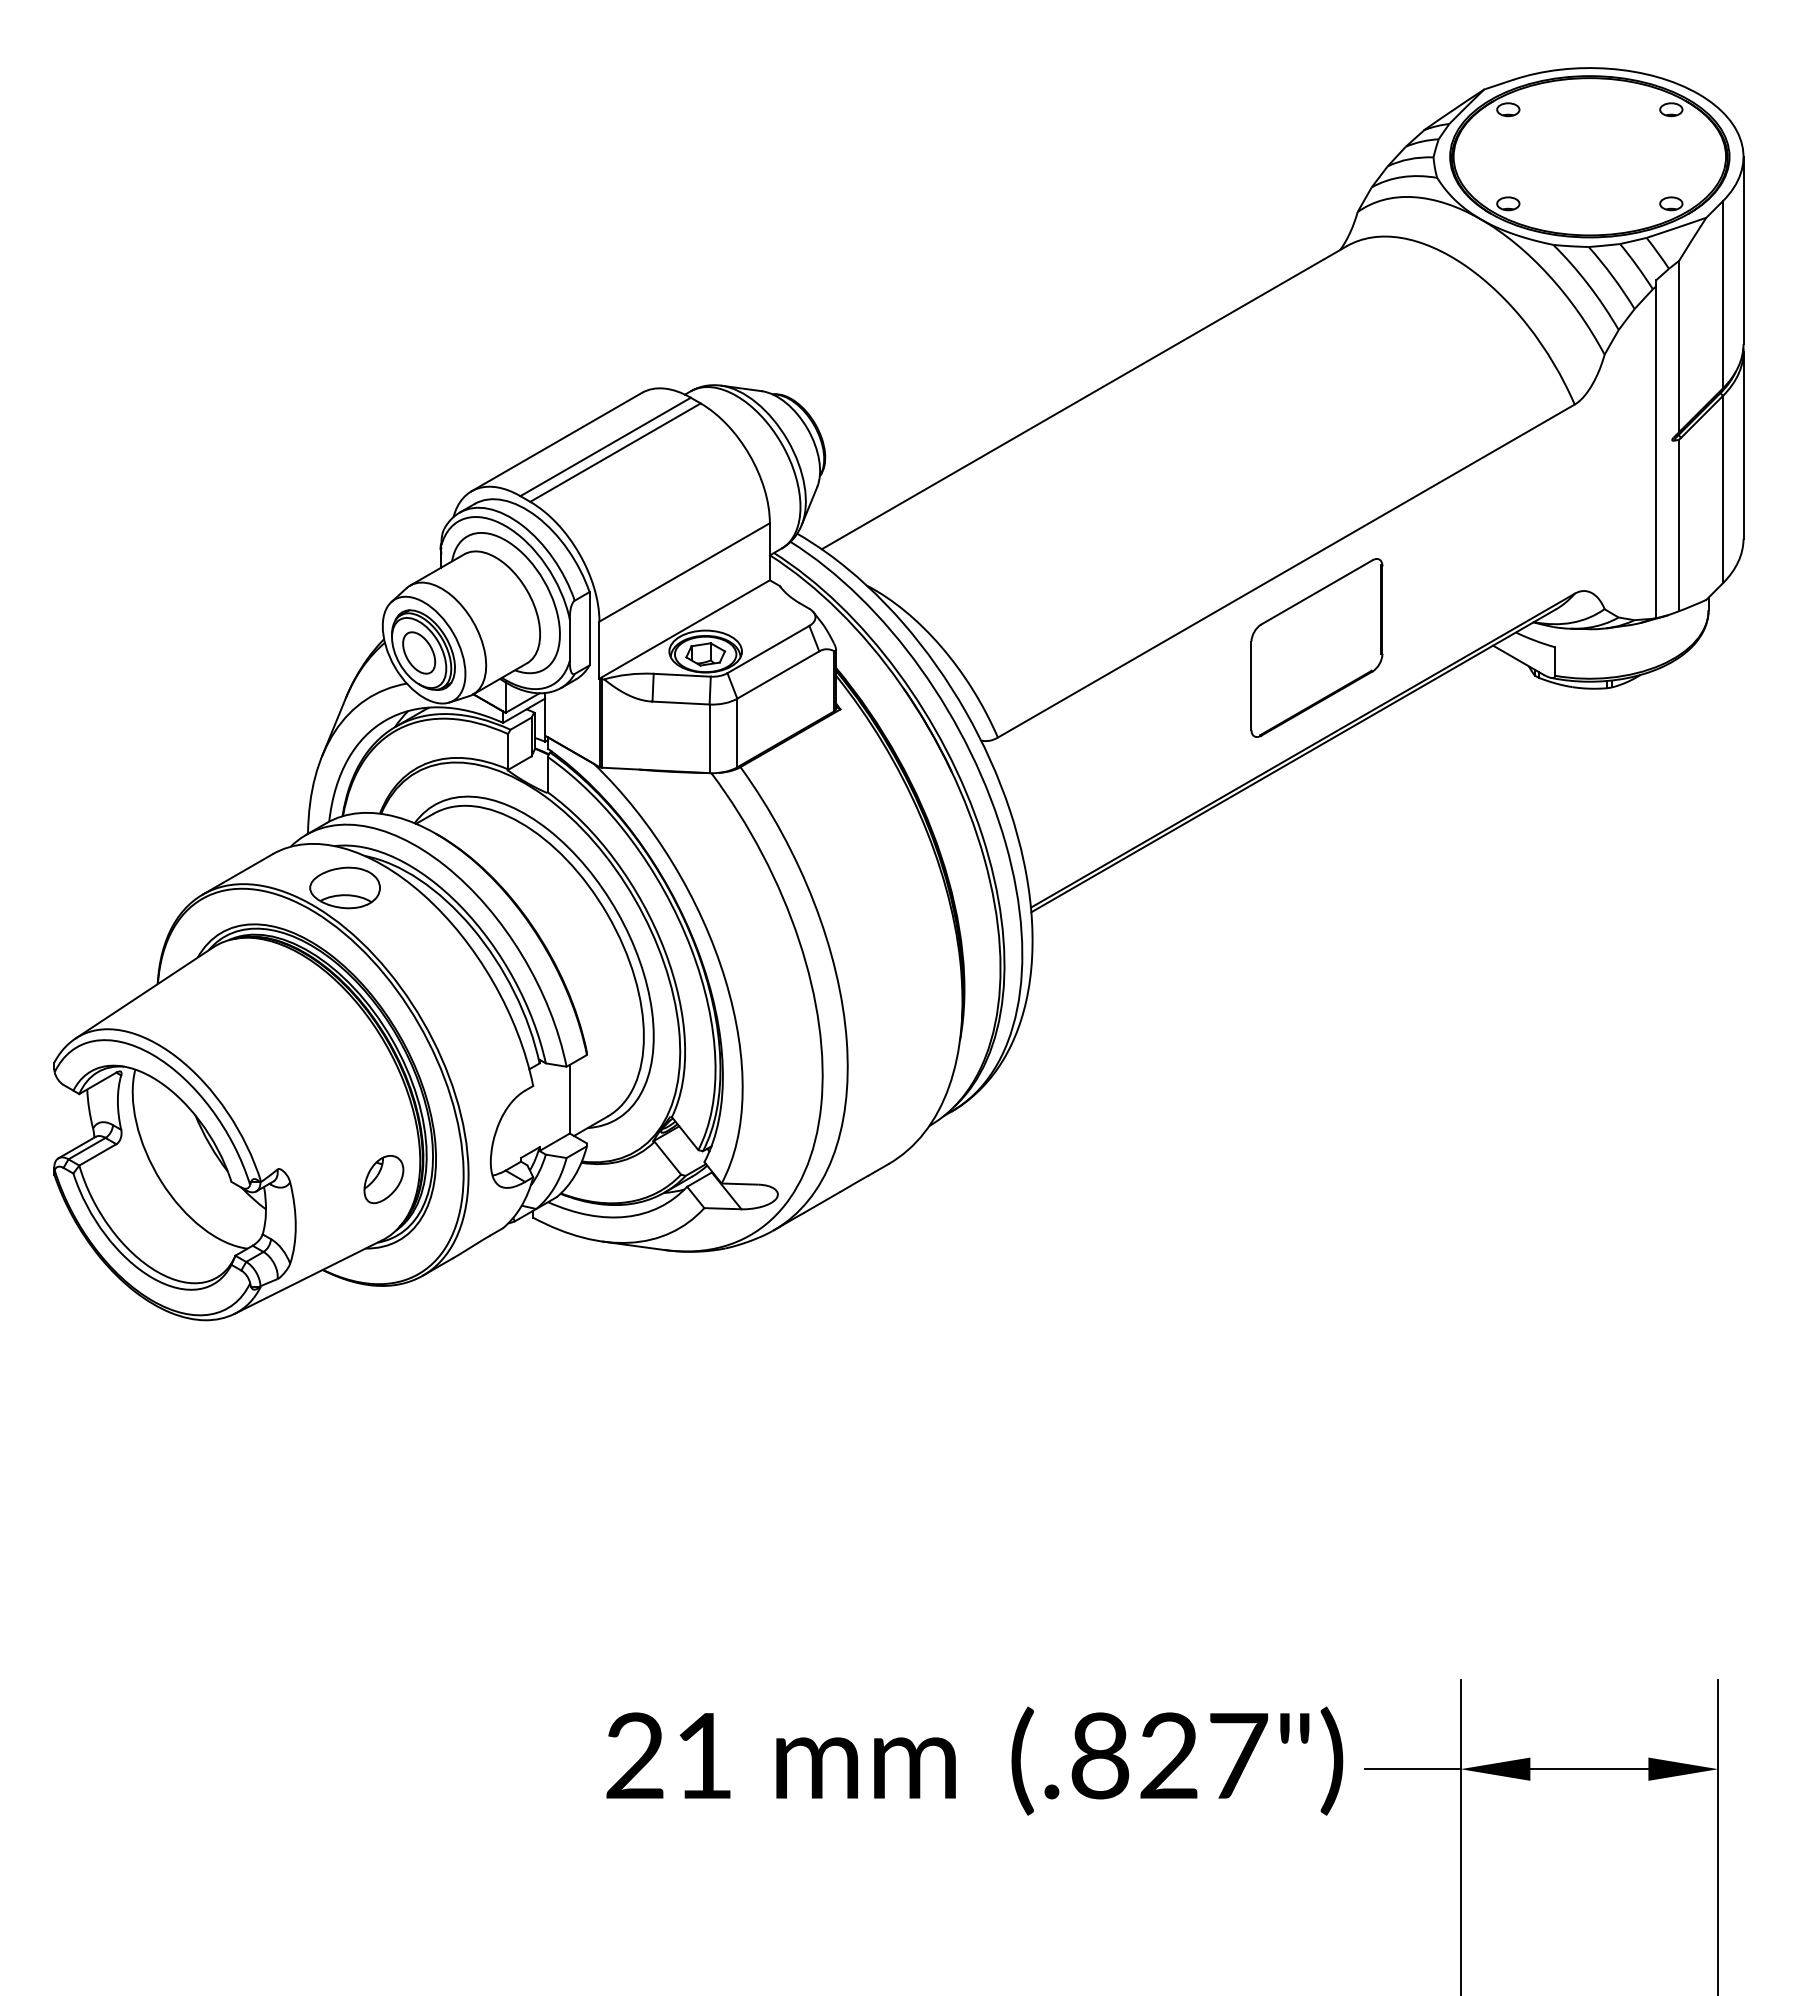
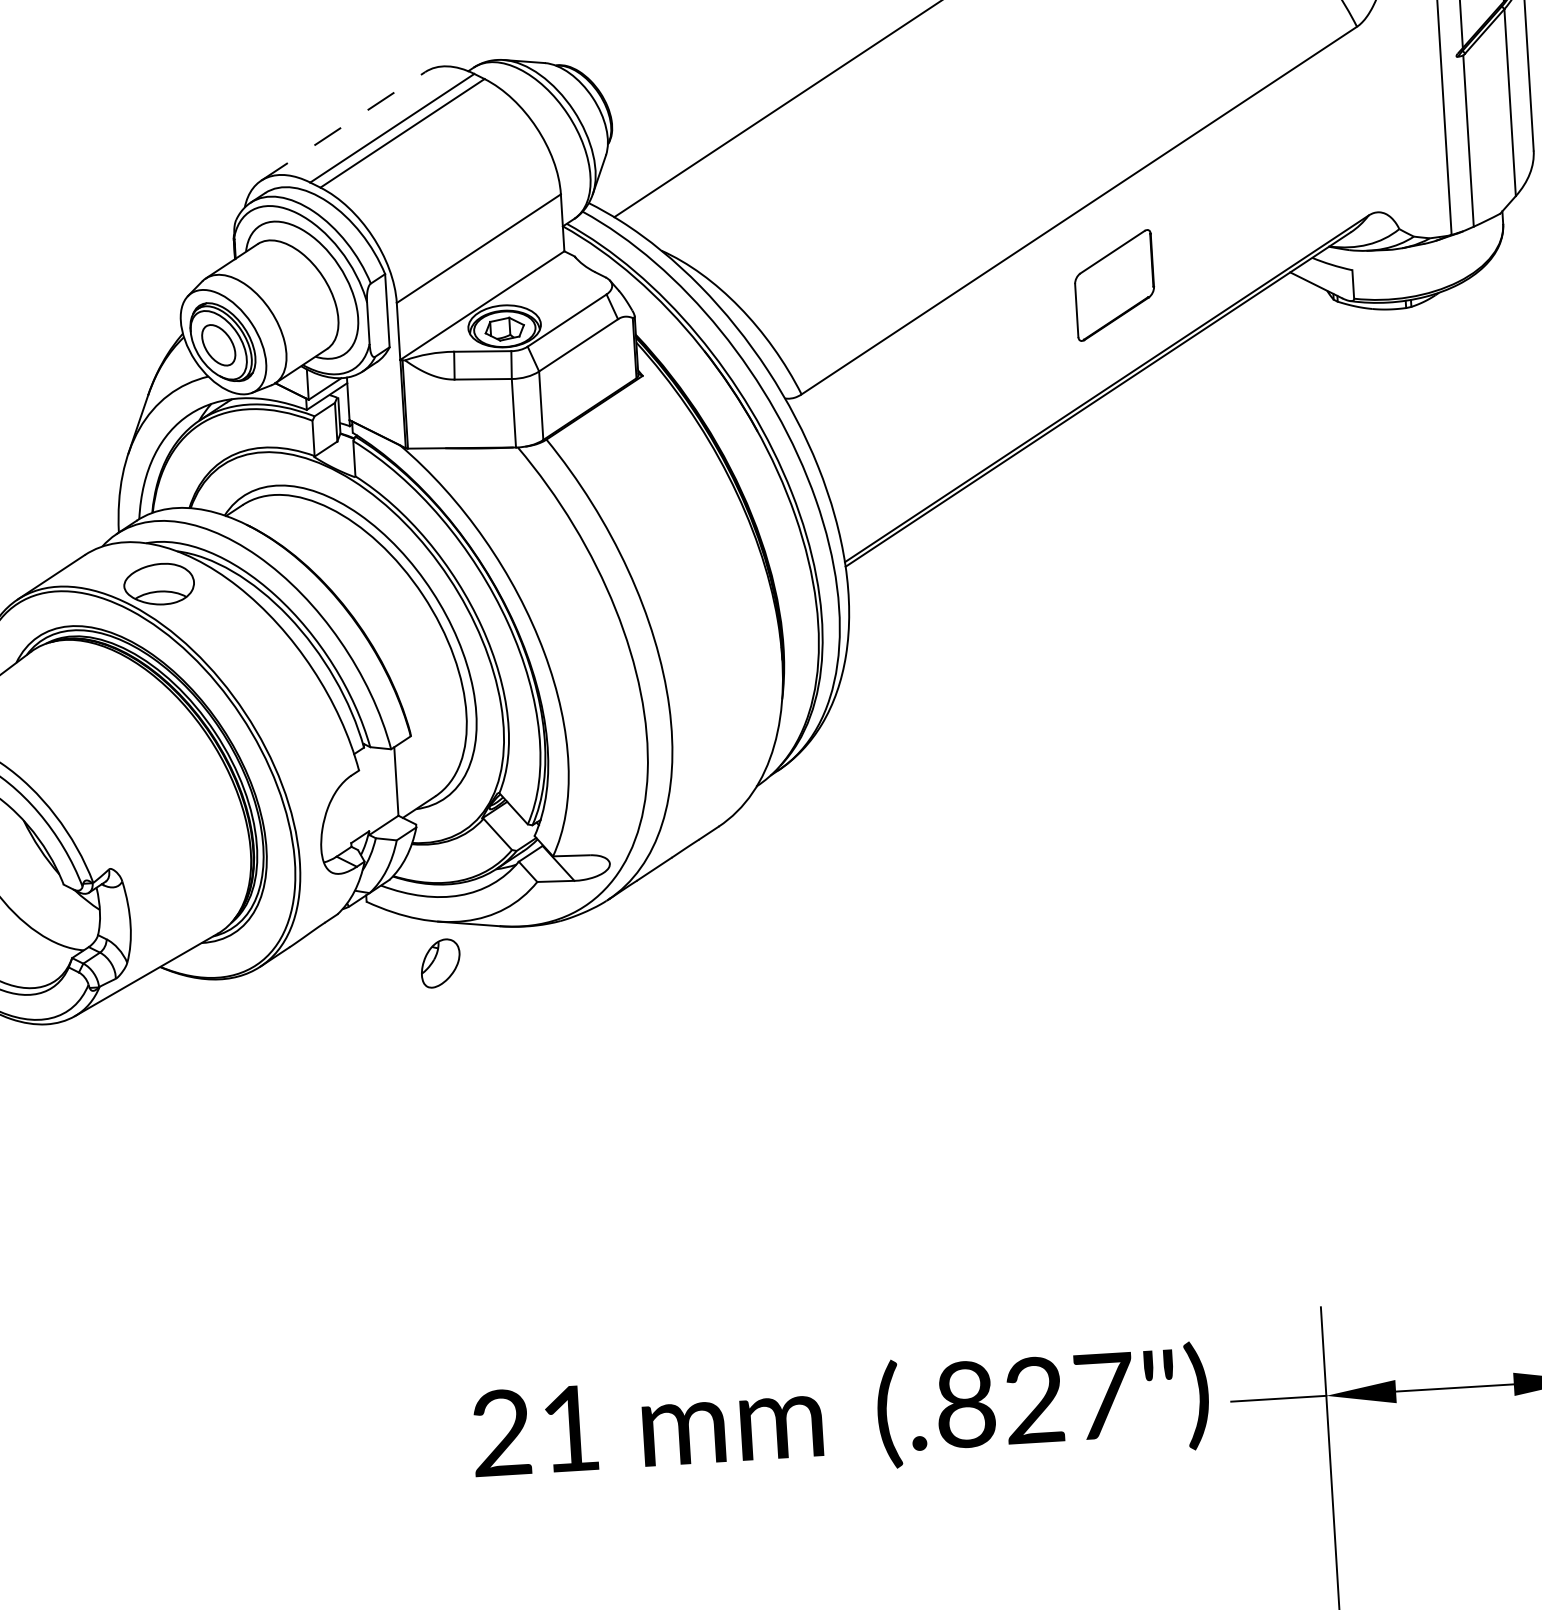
line: (557, 441) -> (343, 125), solid -> dashed
part: (1316, 647) -> (1114, 285), size x0.6
part: (383, 1179) -> (440, 963), moved

